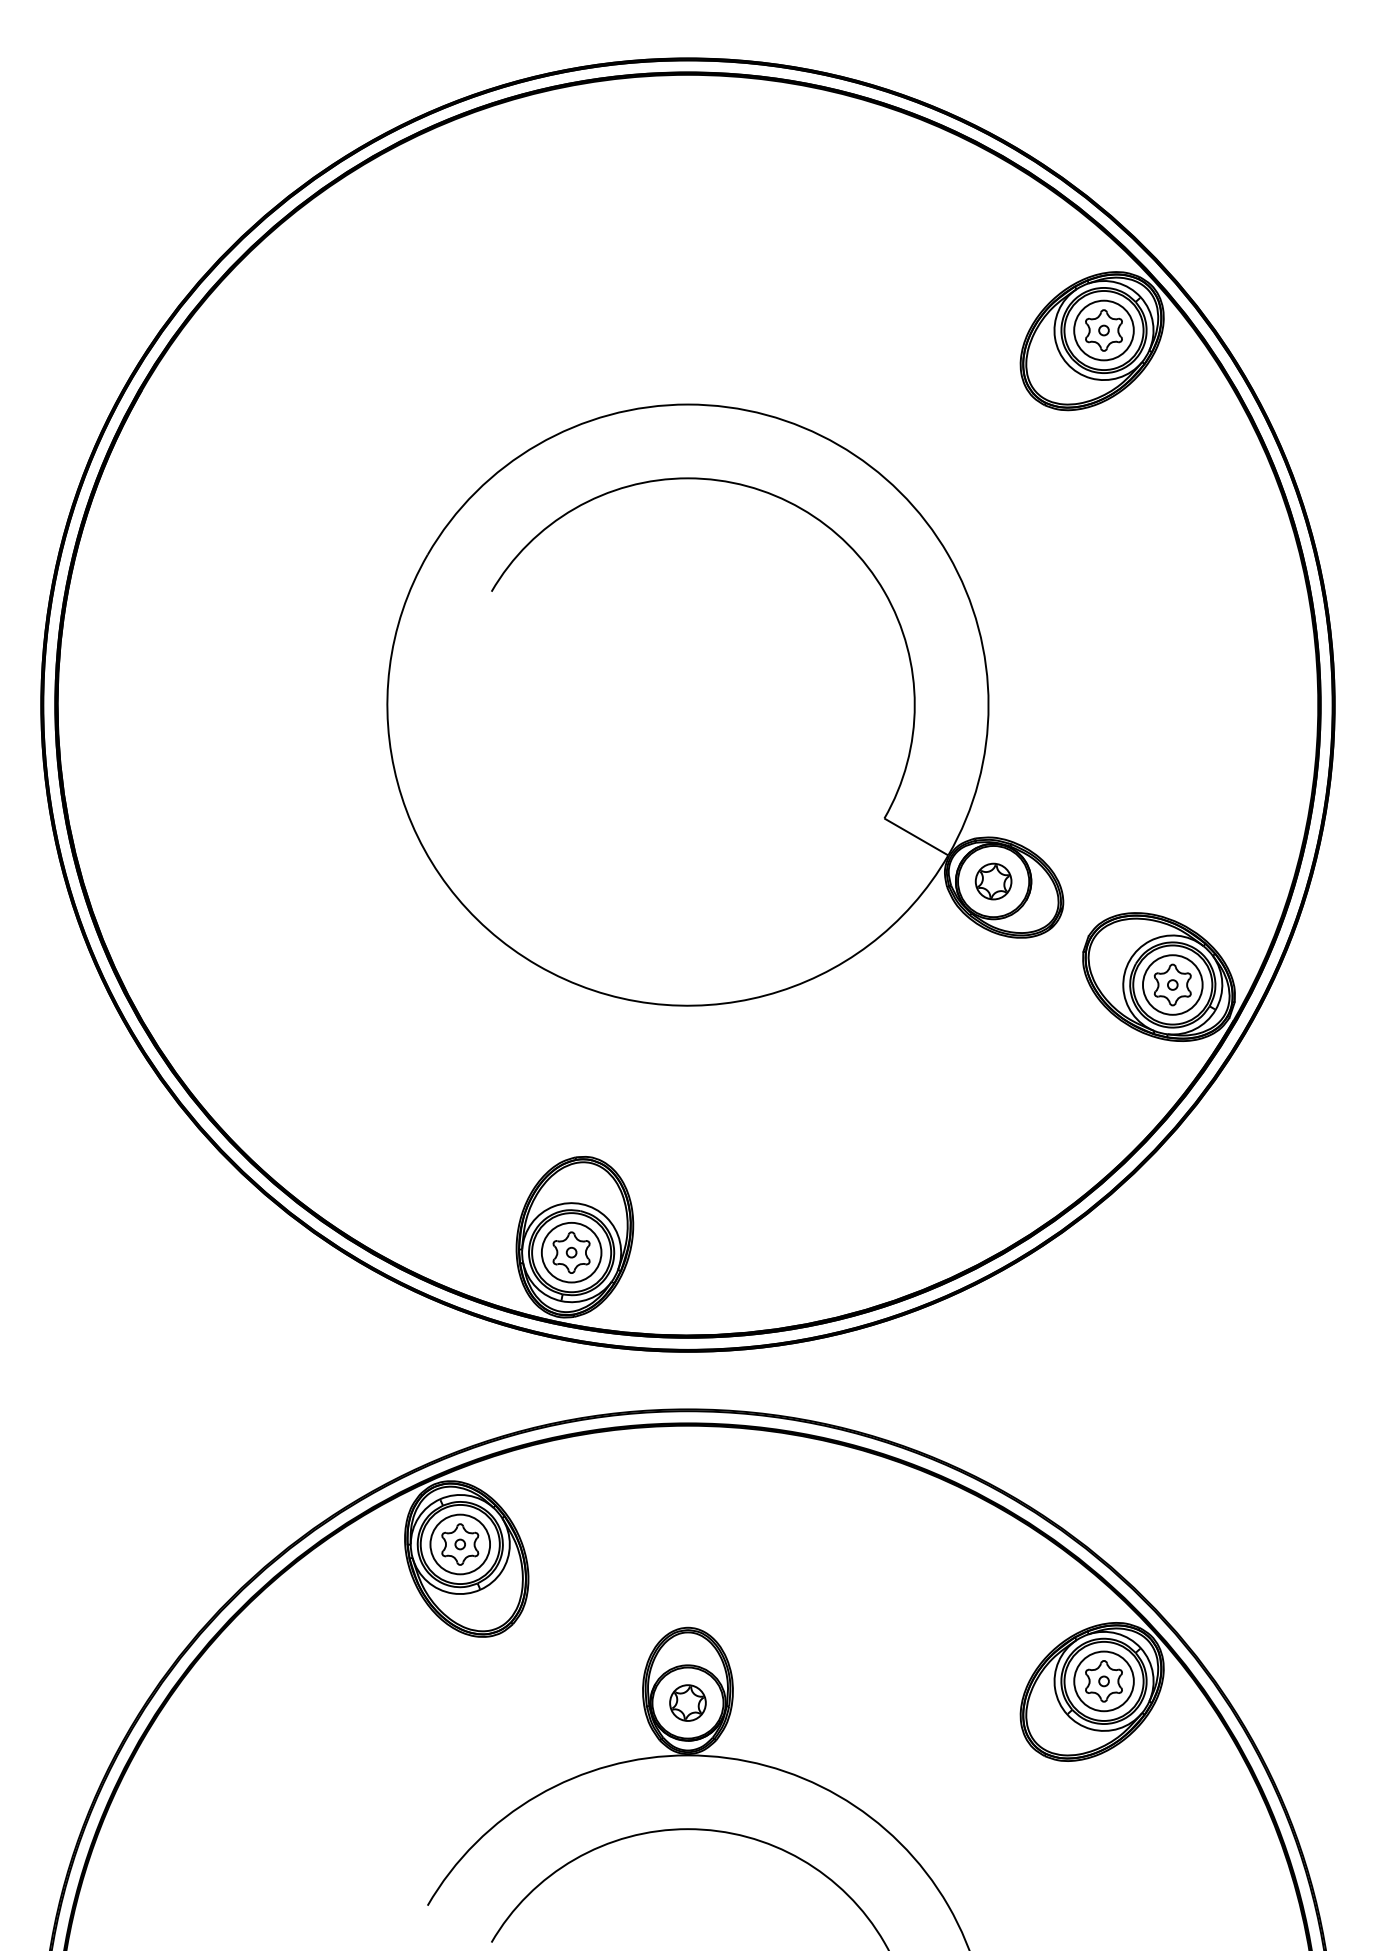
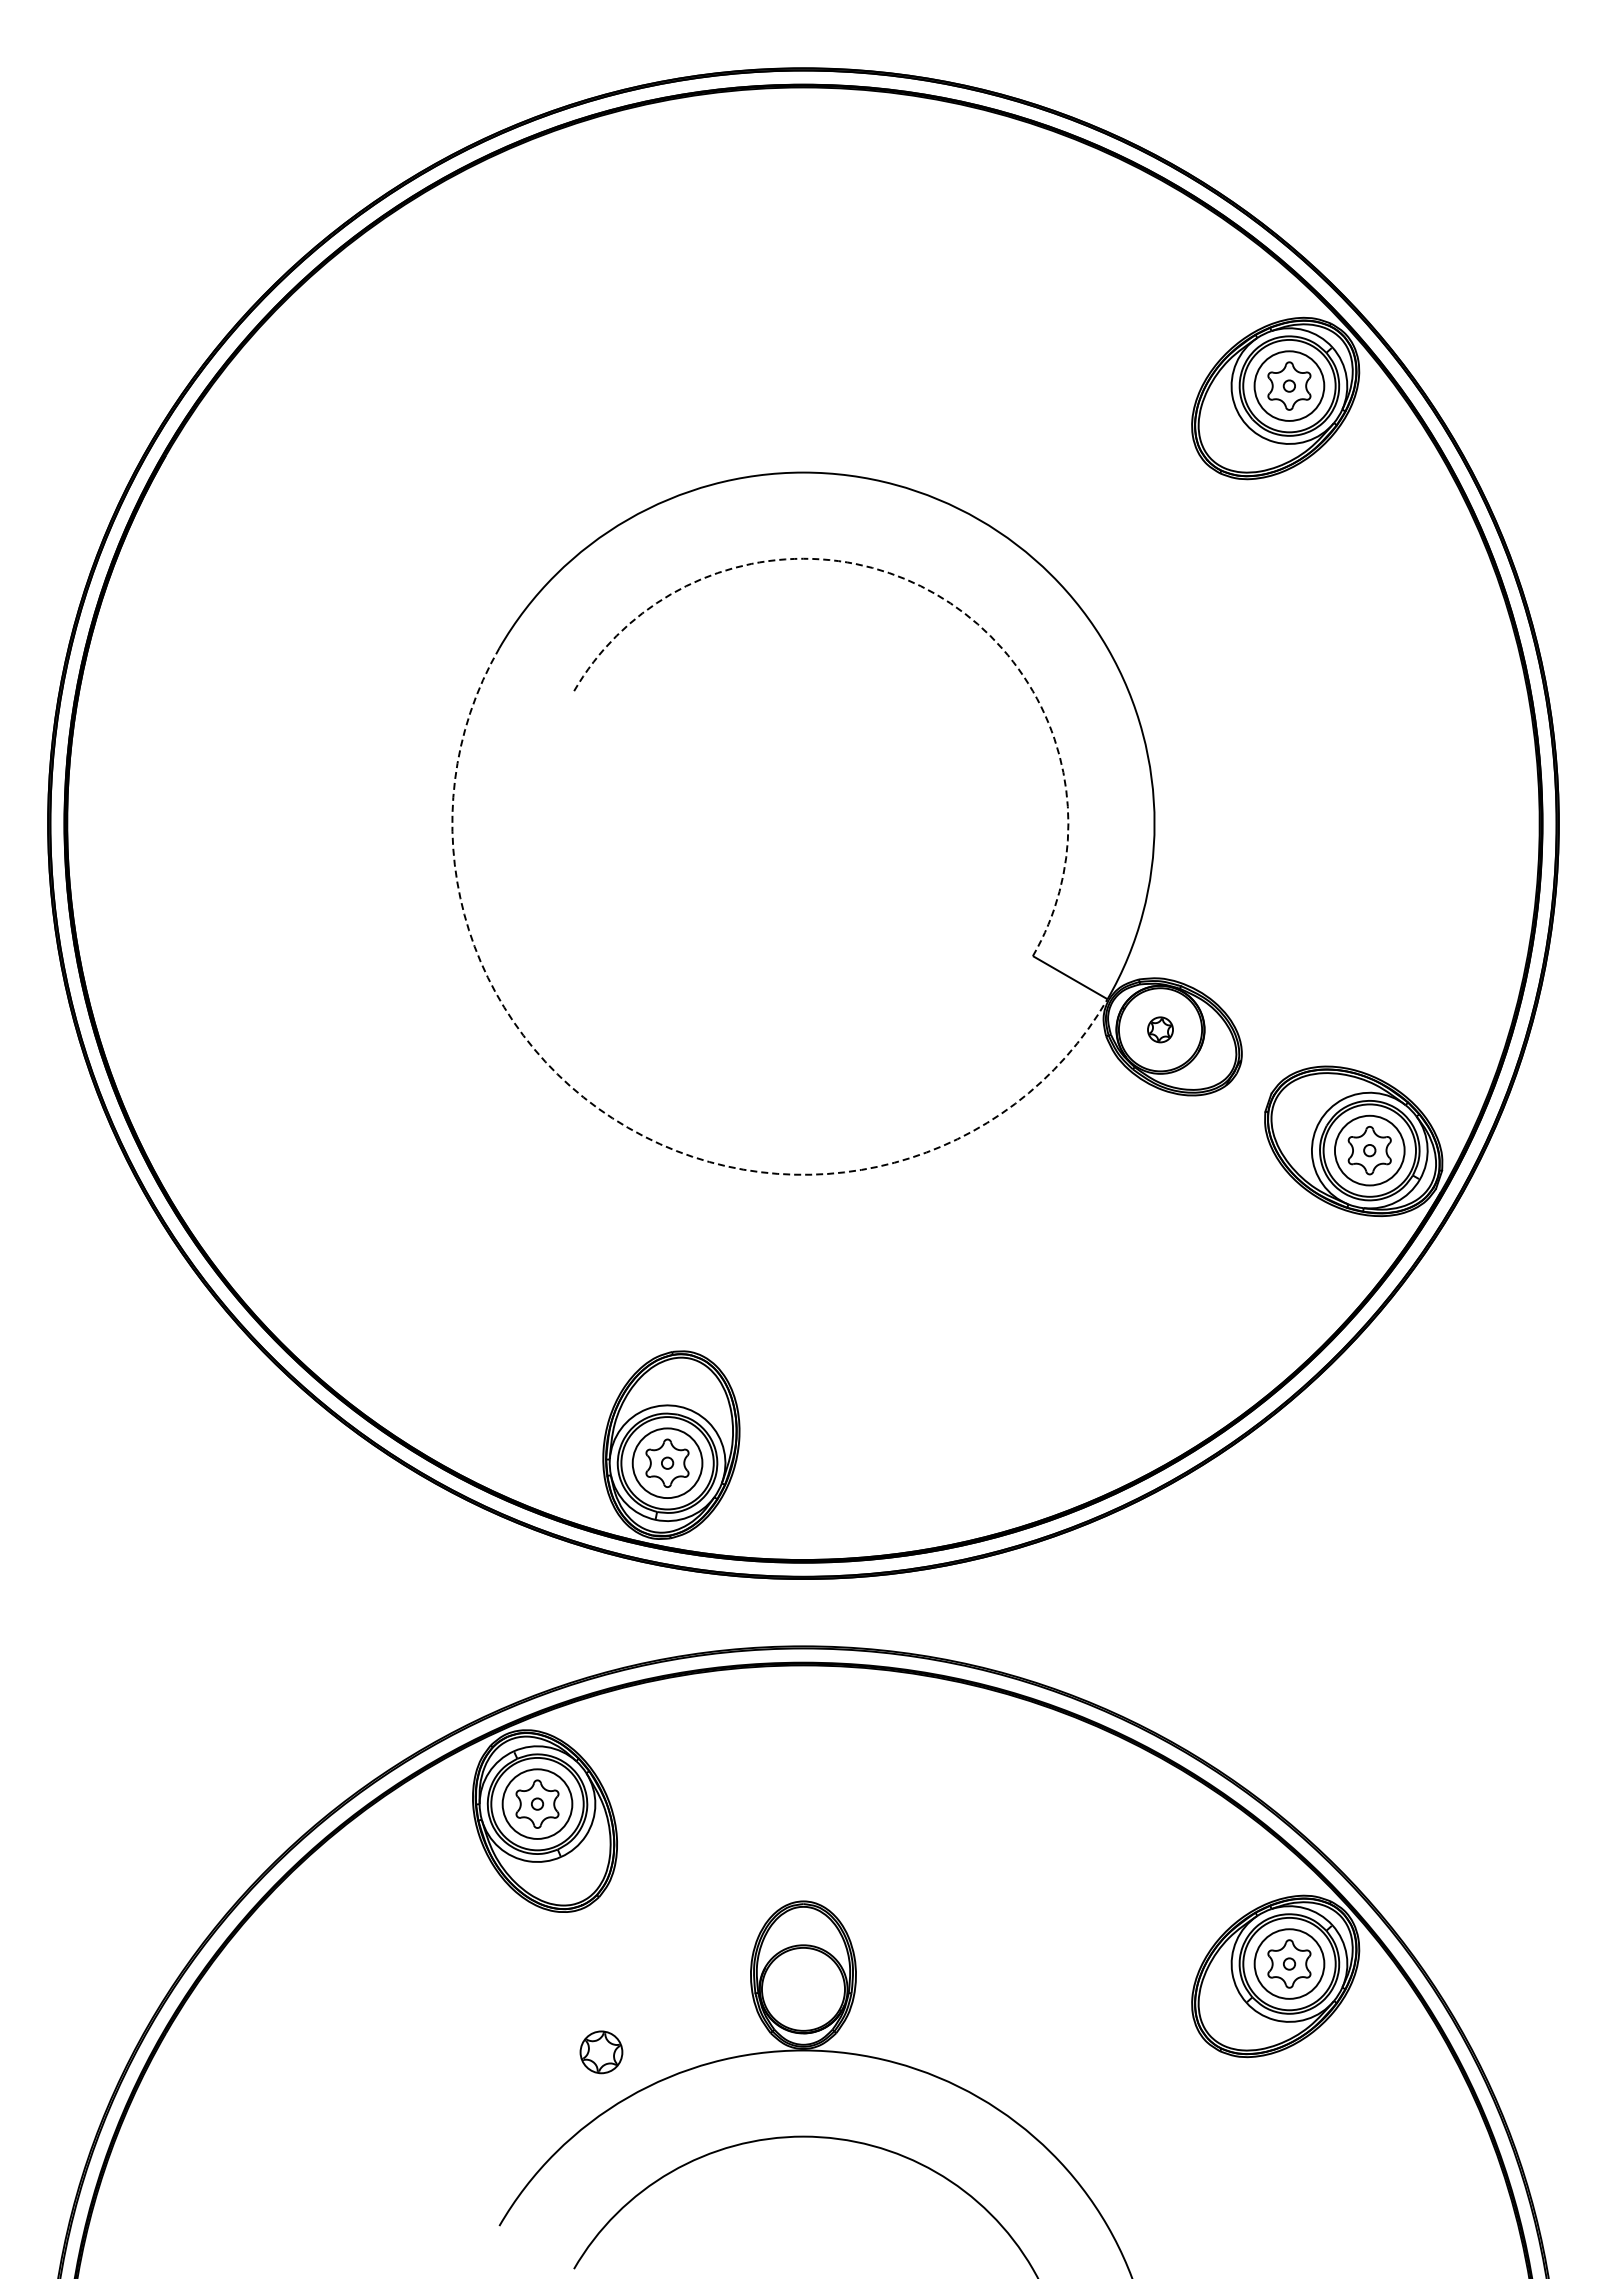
arc: (801, 508) -> (935, 594), solid -> dashed
part: (993, 881) -> (1160, 1029), size x0.6
arc: (537, 965) -> (627, 1127), solid -> dashed
part: (688, 1703) -> (601, 2052), moved

